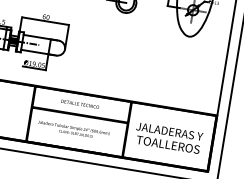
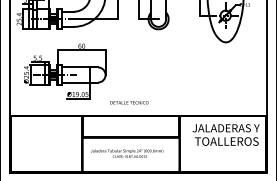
text: (80, 104) -> (129, 102), moved
text: (168, 137) -> (225, 134), moved

